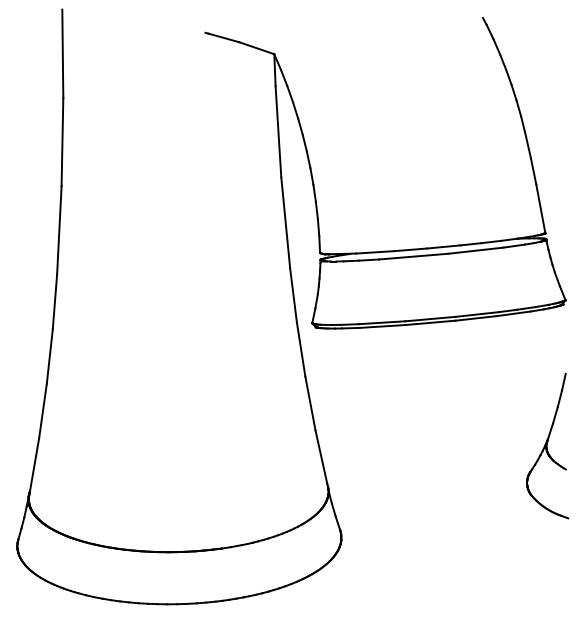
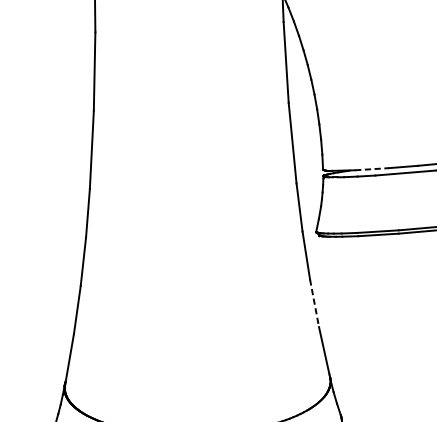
line: (375, 252) -> (372, 169), solid -> dashed
line: (310, 404) -> (314, 304), solid -> dashed

